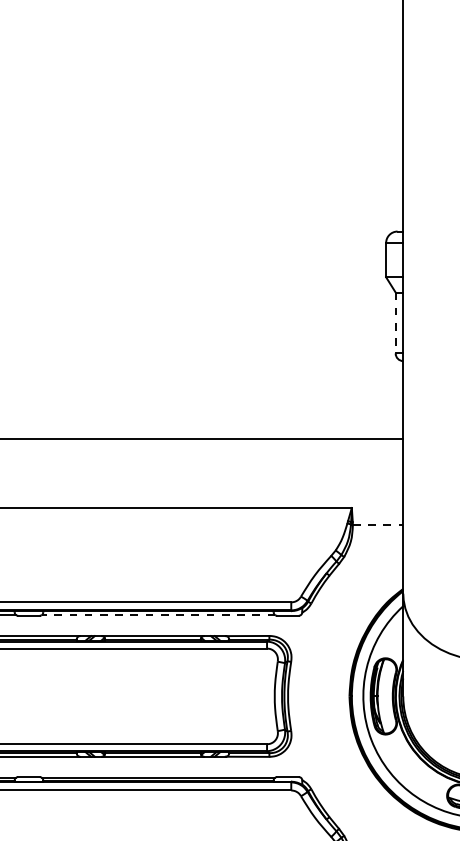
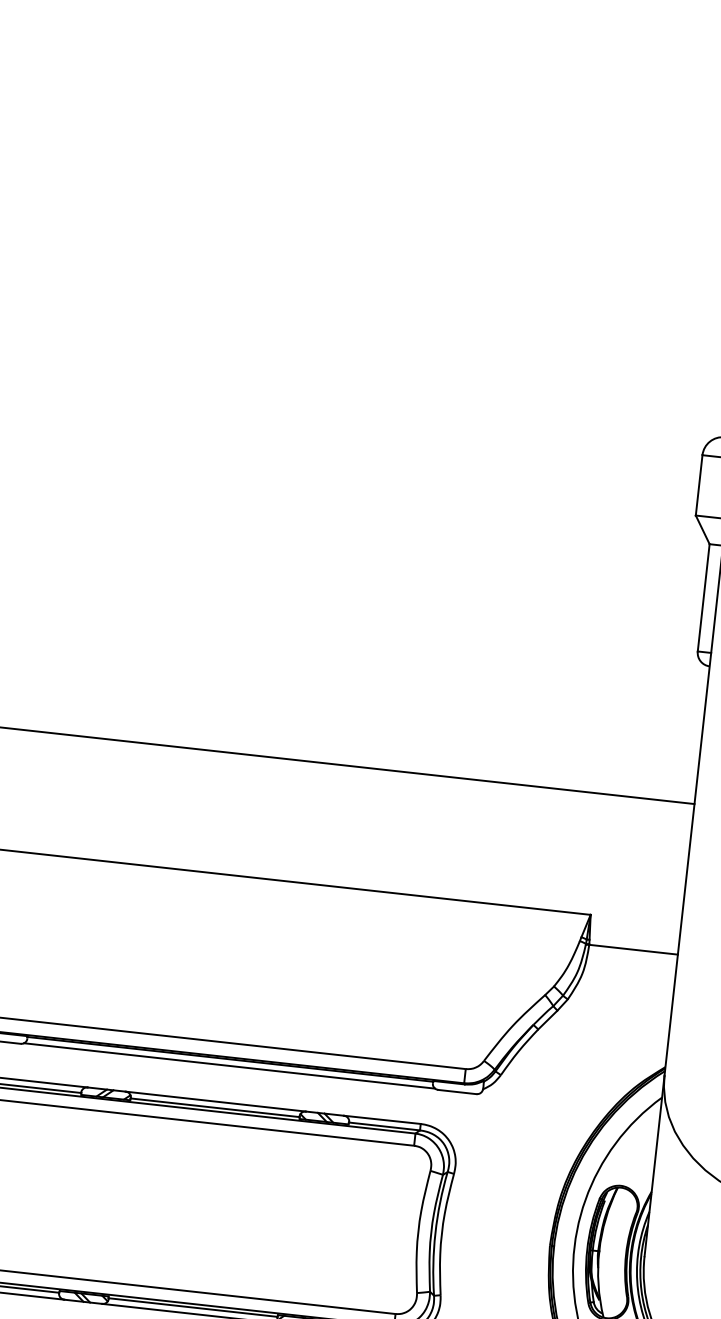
line: (395, 323) -> (703, 598), dashed -> solid
line: (378, 524) -> (634, 949), dashed -> solid
line: (158, 615) -> (229, 1066), dashed -> solid

